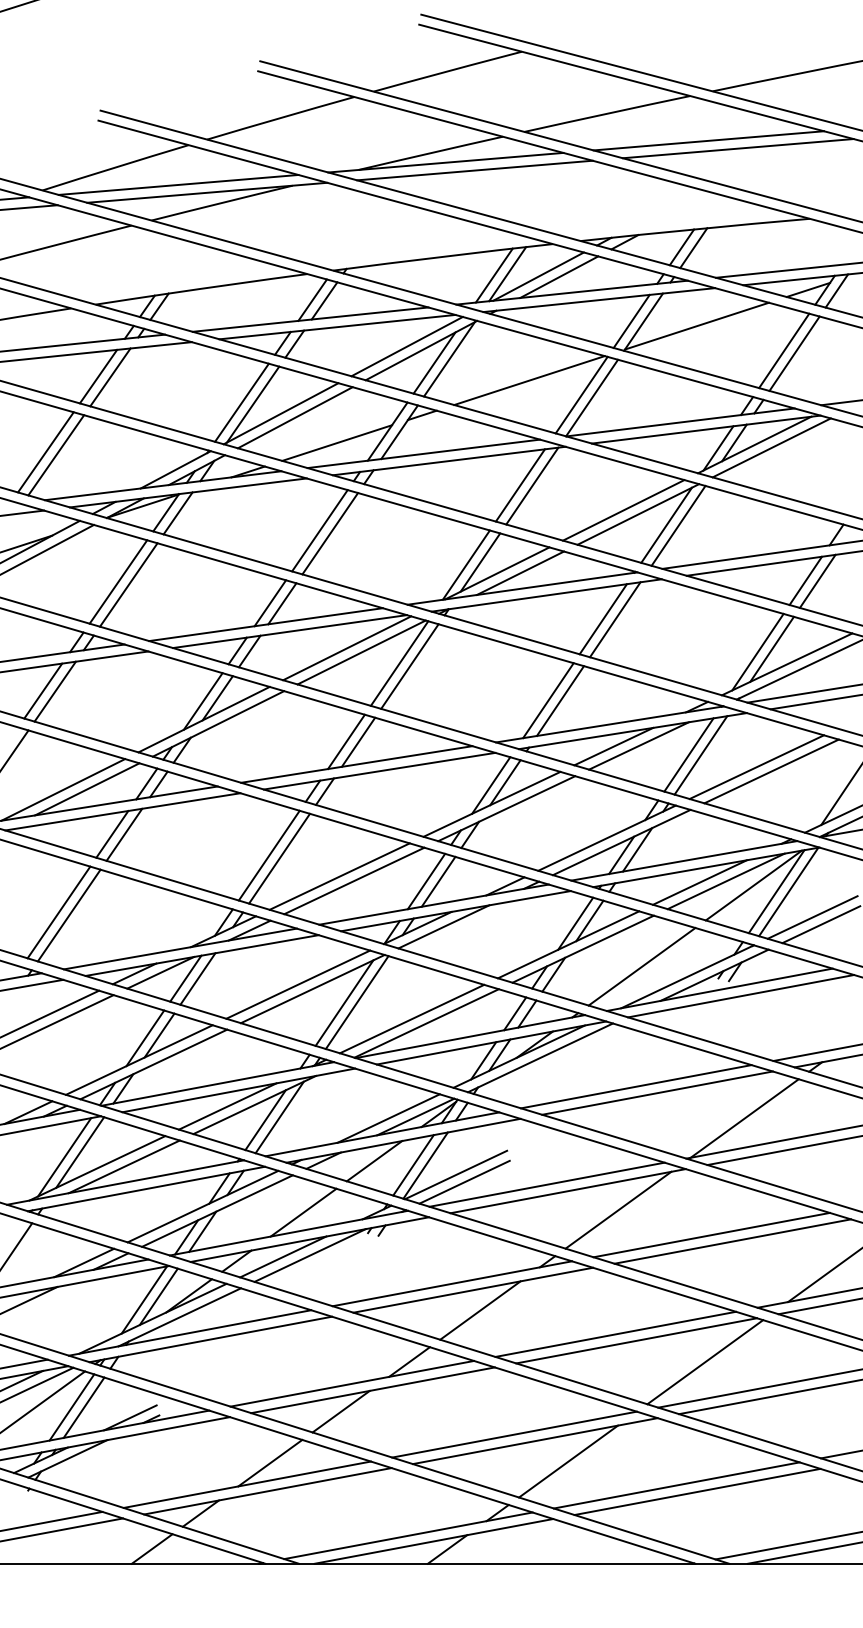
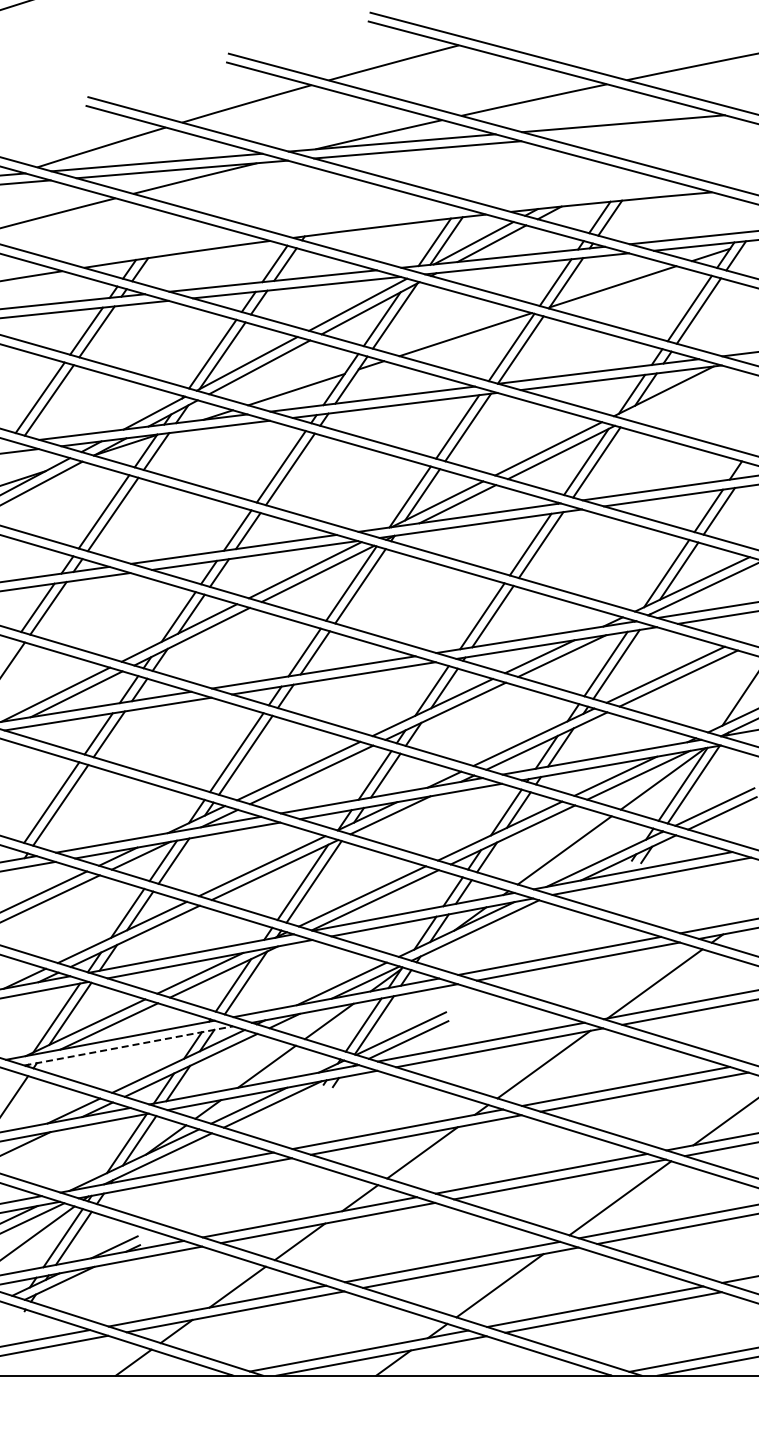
line: (737, 148) -> (648, 130), removed
line: (771, 447) -> (678, 393), removed
line: (147, 1188) -> (129, 1045), solid -> dashed

